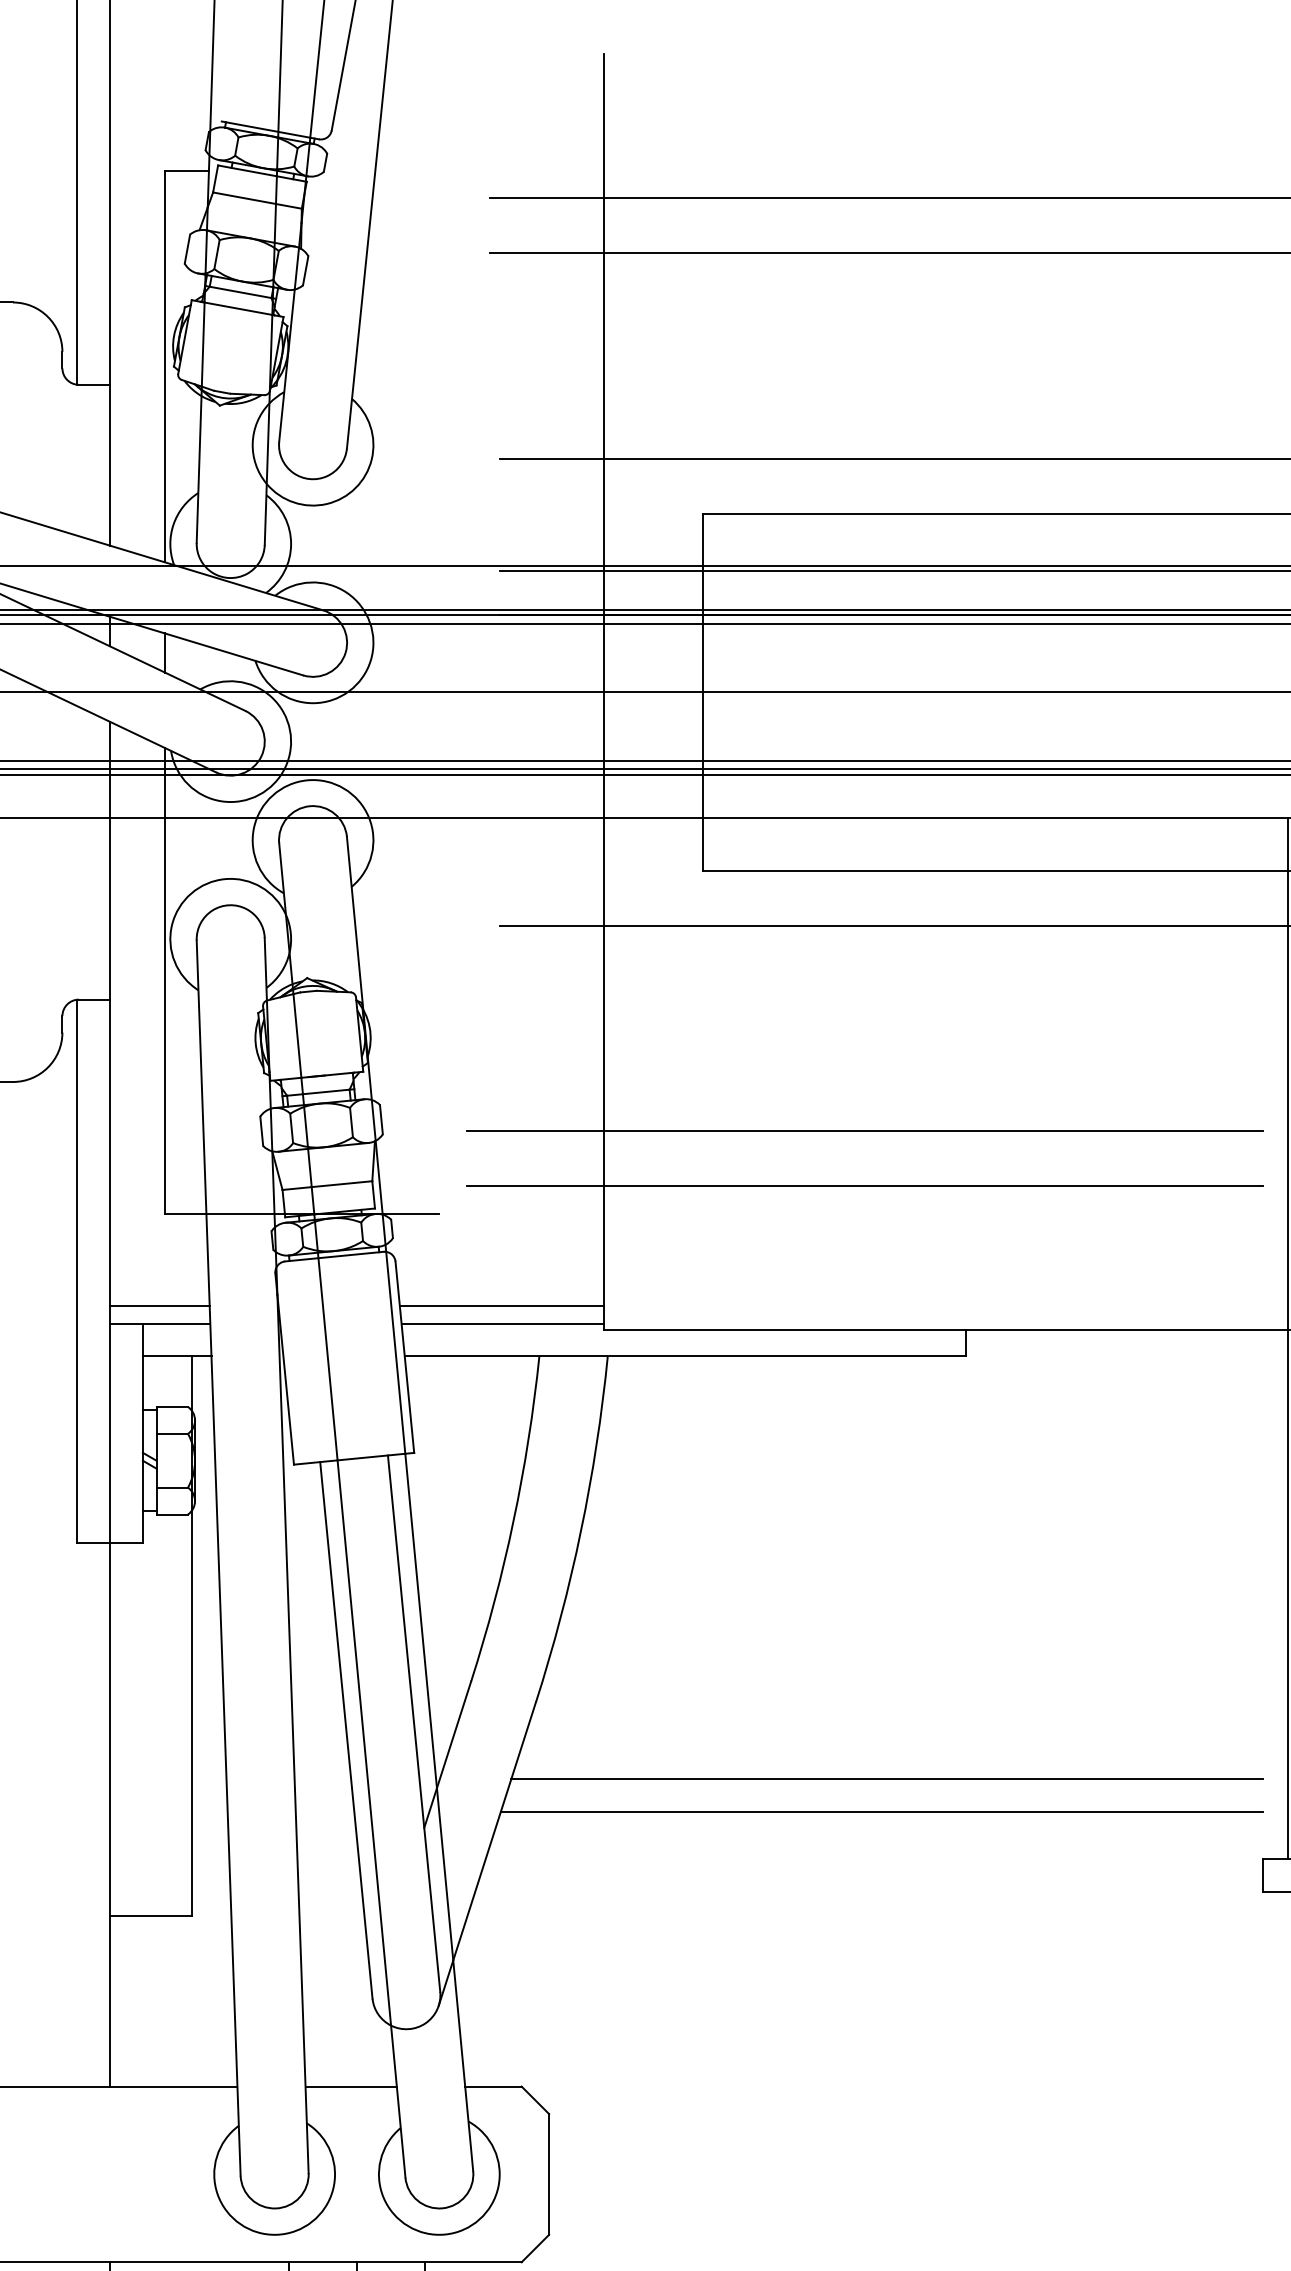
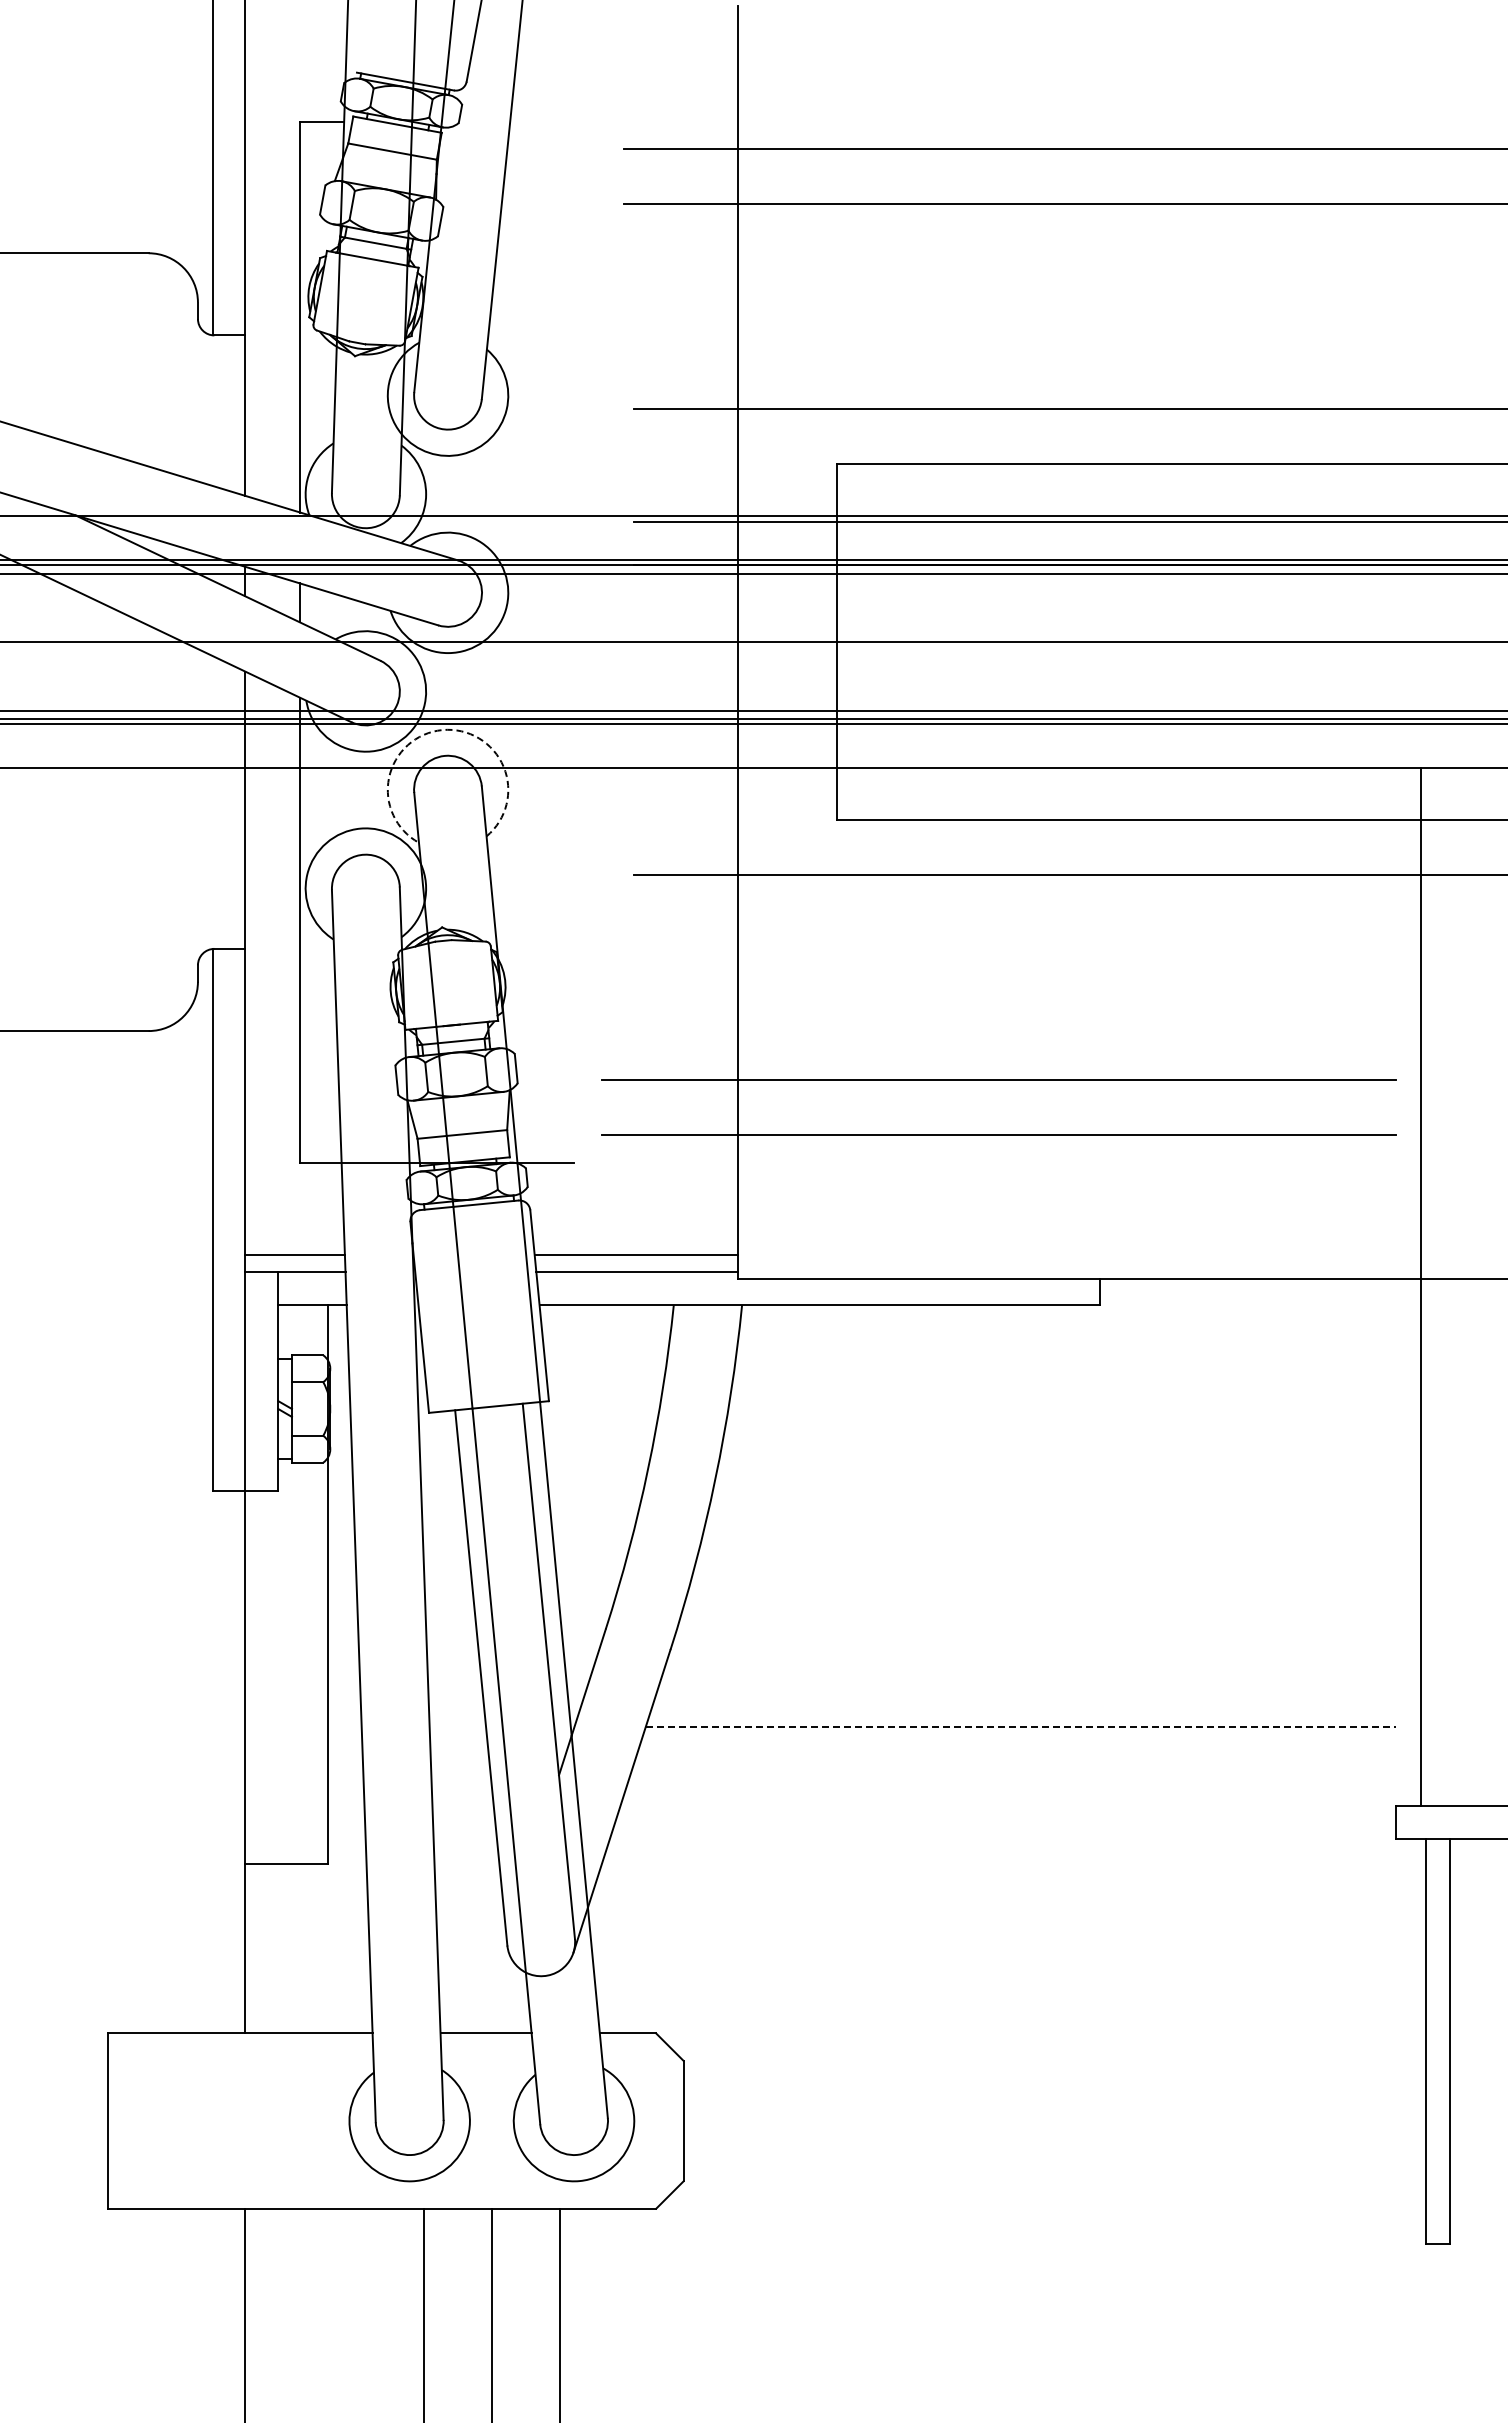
arc: (307, 780) -> (442, 730), solid -> dashed
line: (886, 1778) -> (1020, 1726), solid -> dashed
line: (881, 1812) -> (1015, 1759), removed

